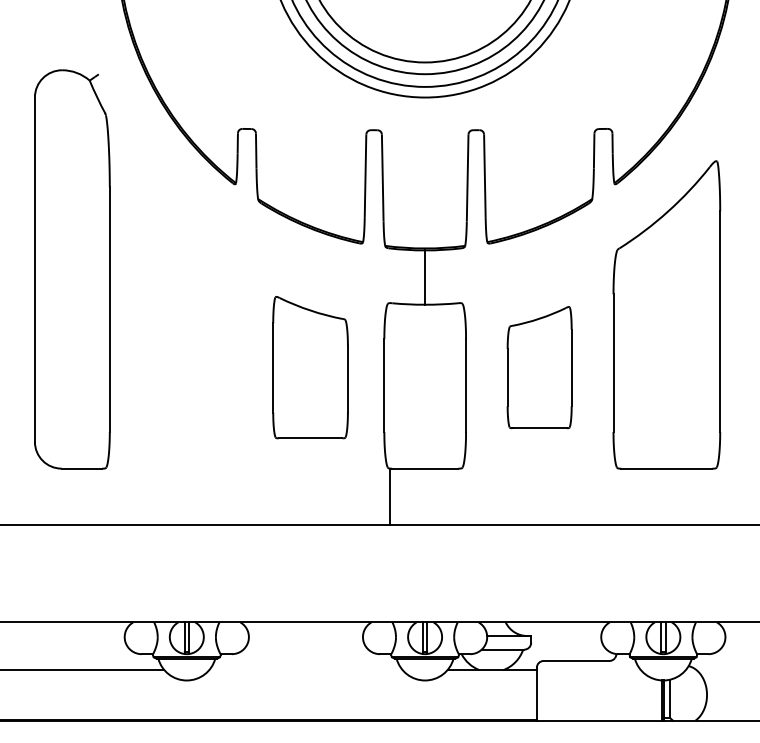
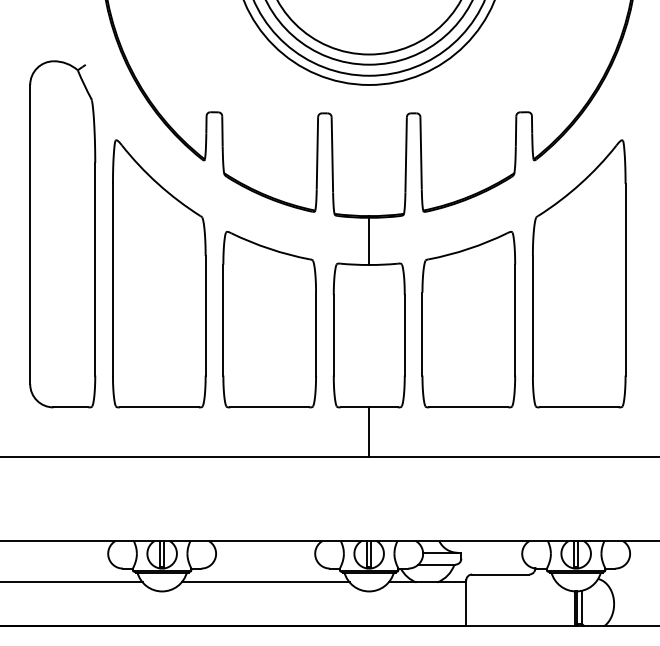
part: (183, 314) -> (159, 273), added
part: (310, 367) -> (269, 319), size x1.43
part: (539, 367) -> (468, 319), size x1.67
line: (390, 496) -> (369, 431), moved
line: (305, 670) -> (265, 582), added

